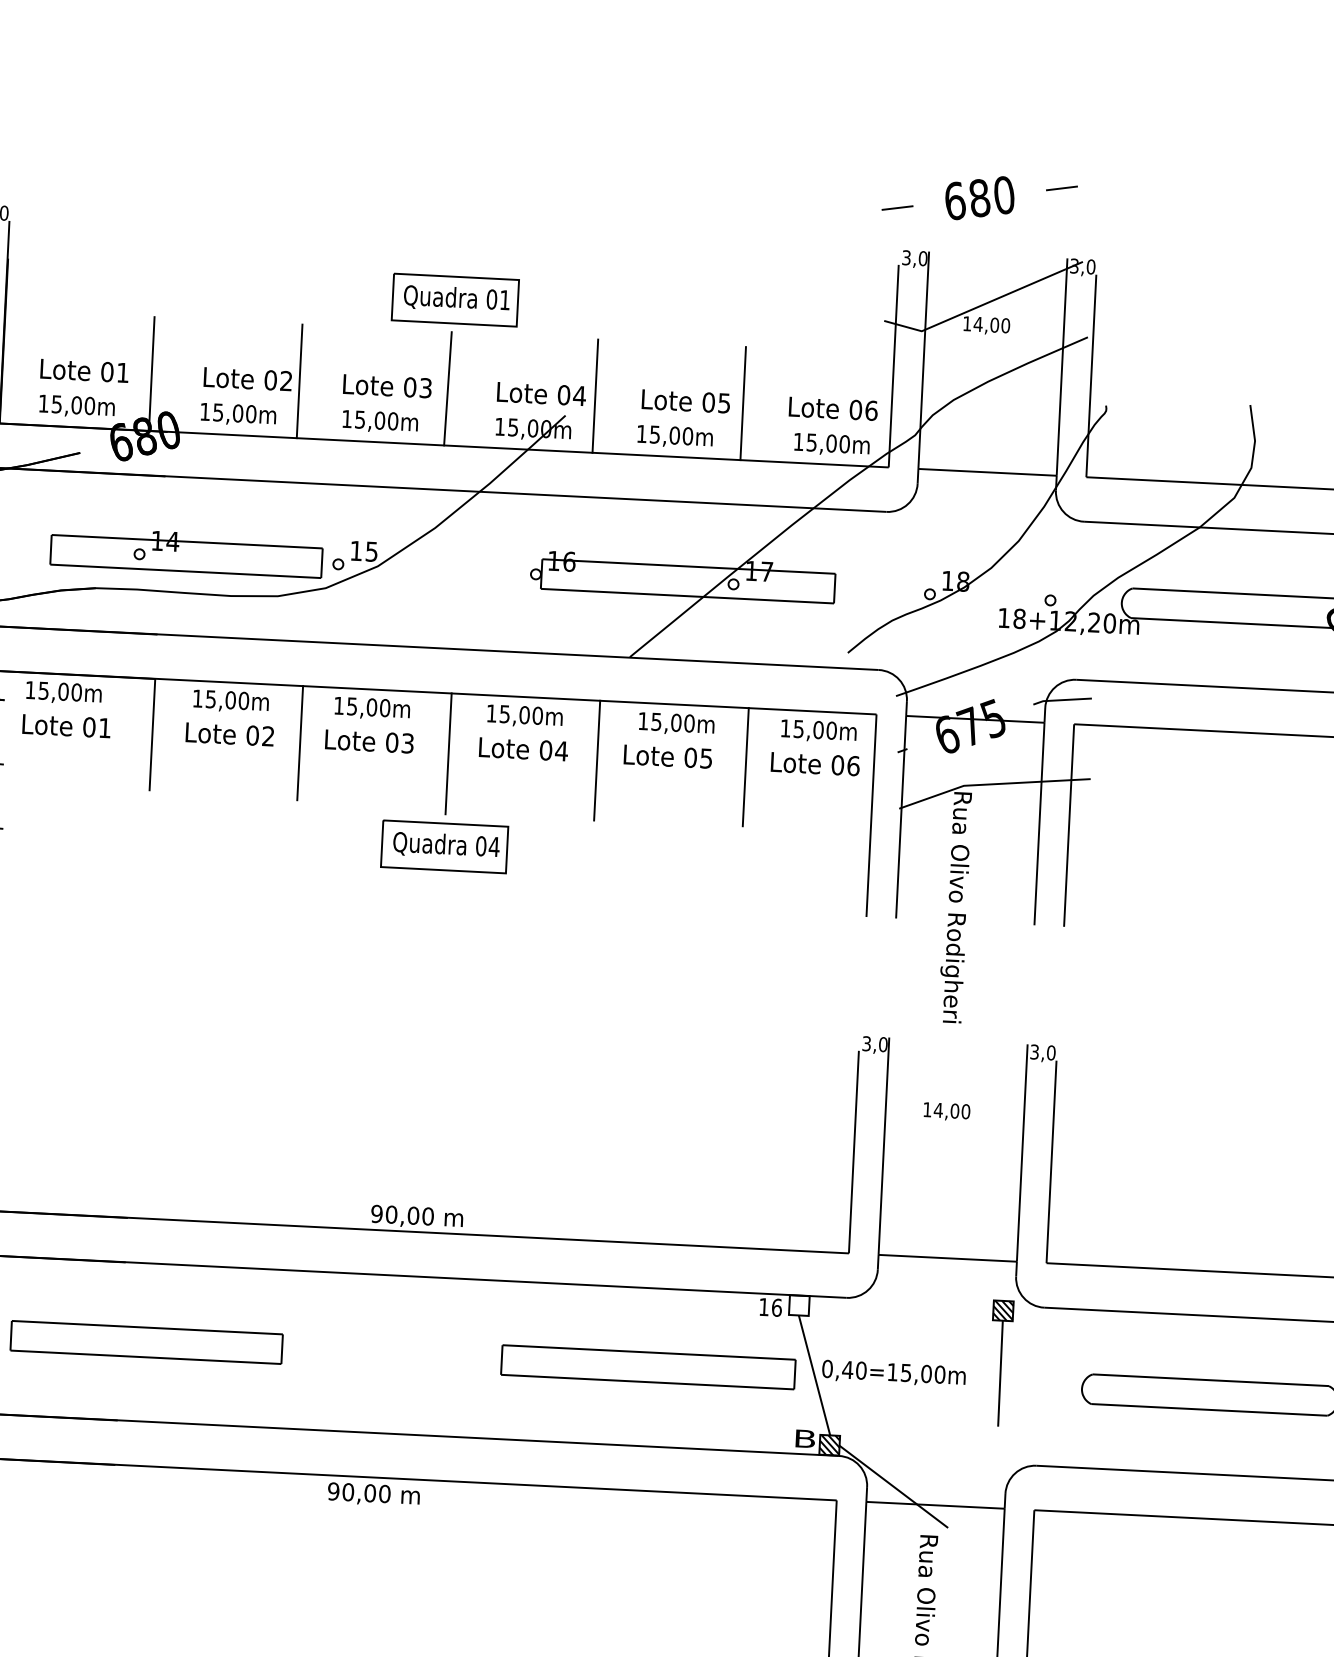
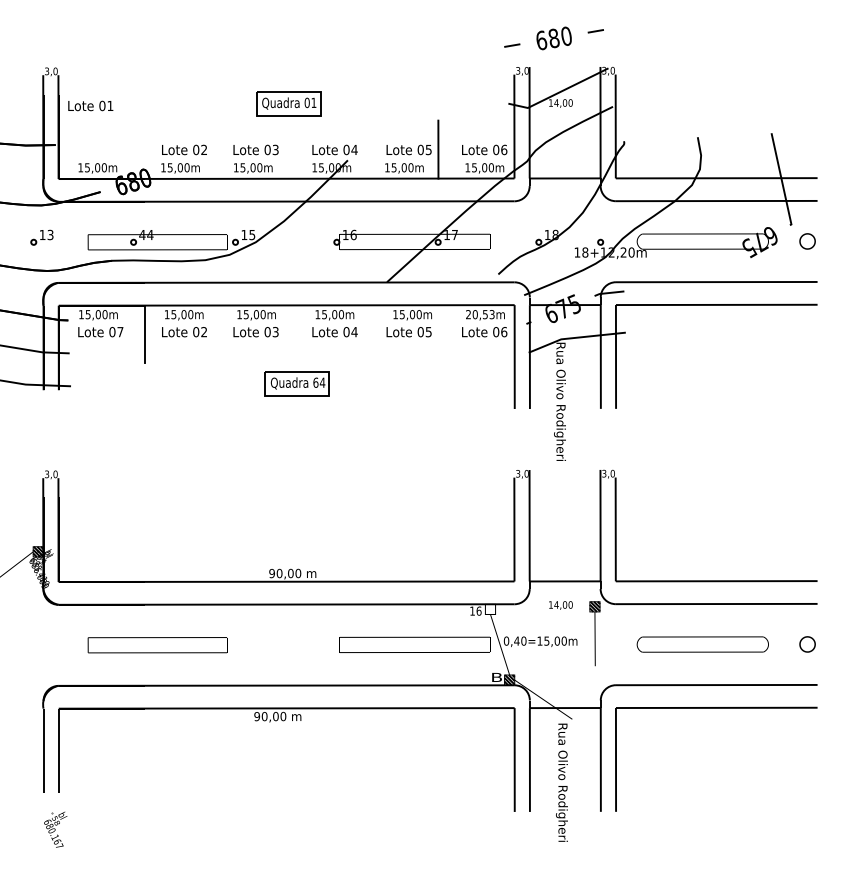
text: (84, 369) -> (90, 105), moved
line: (152, 373) -> (135, 149), removed
line: (298, 380) -> (210, 149), removed
line: (446, 388) -> (286, 149), removed
line: (595, 395) -> (362, 149), removed
text: (157, 539) -> (142, 234), 14 -> 44
text: (105, 728) -> (120, 332), 01 -> 07
text: (808, 729) -> (480, 314), 15,00m -> 20,53m
line: (299, 742) -> (220, 334), removed
line: (447, 754) -> (296, 336), removed
line: (596, 759) -> (372, 335), removed
line: (746, 767) -> (449, 335), removed
text: (480, 845) -> (315, 382), 04 -> 64
text: (946, 1111) -> (560, 605), moved

